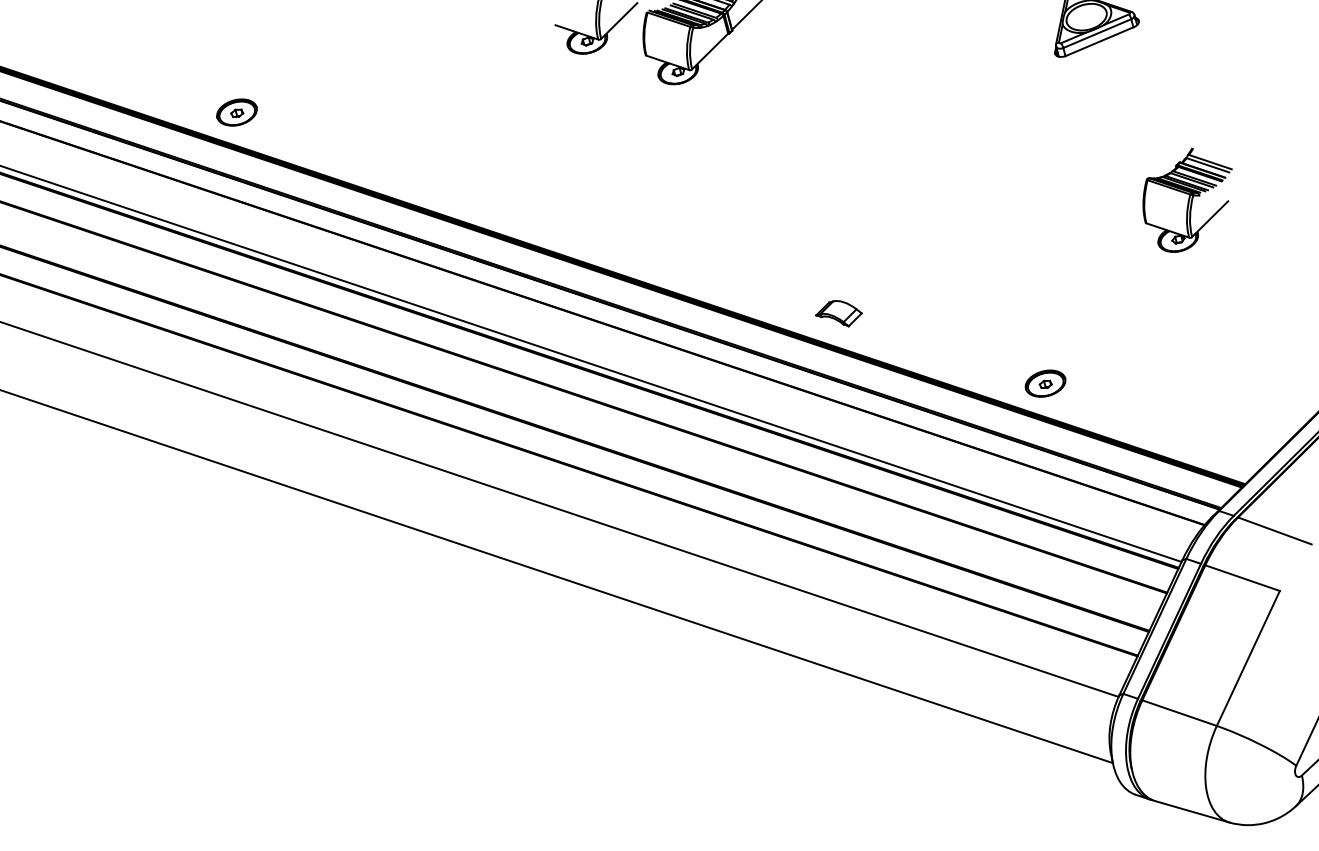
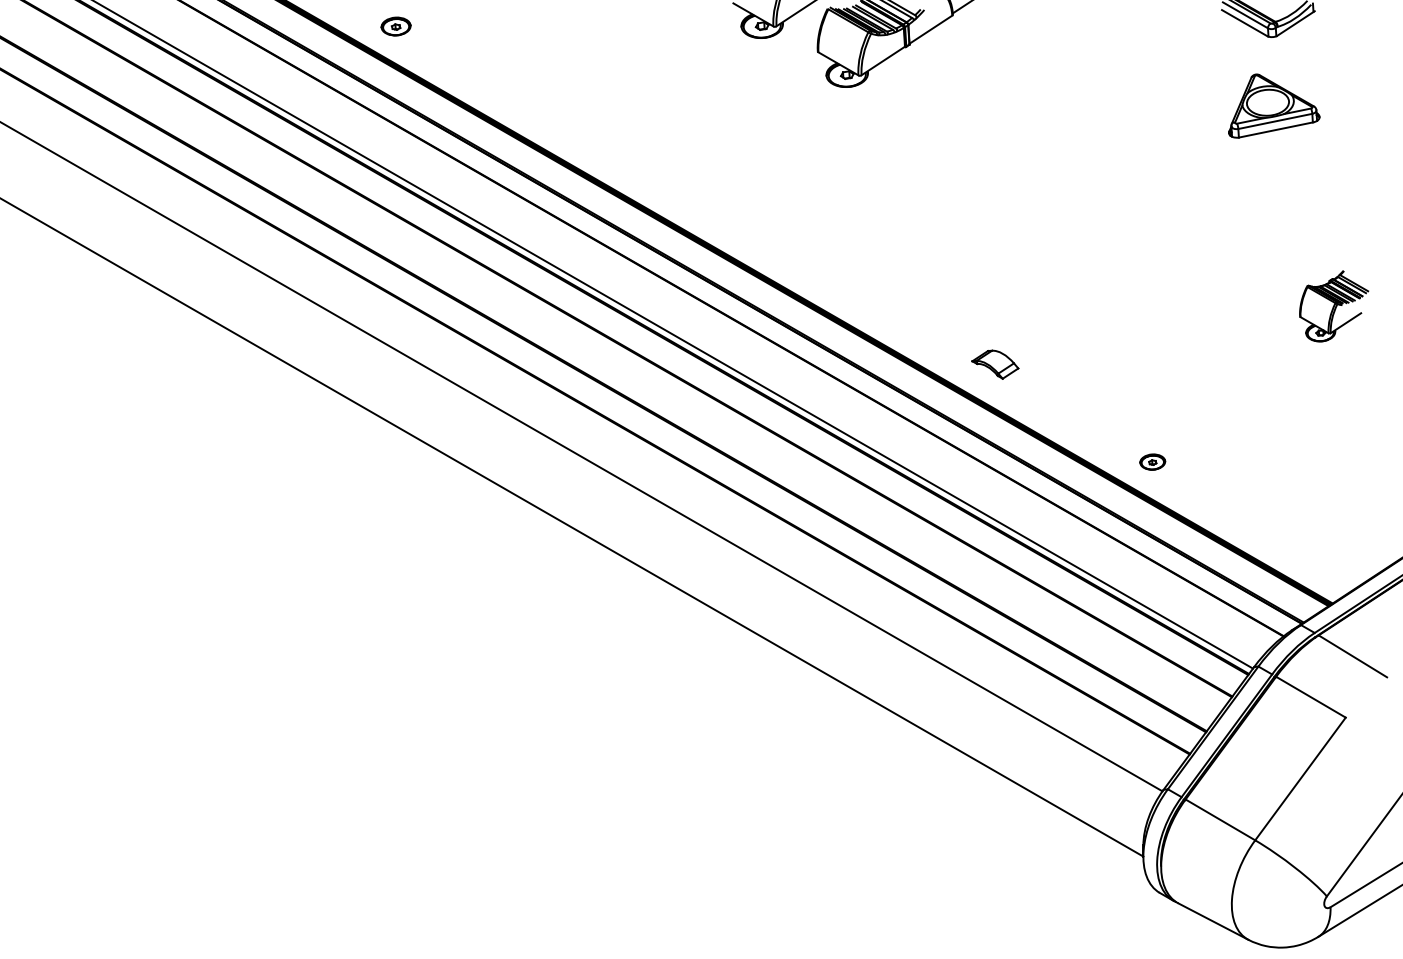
part: (236, 112) -> (395, 26), size x0.7
part: (1188, 199) -> (1333, 306), size x0.7
part: (839, 313) -> (995, 364), moved
part: (1045, 383) -> (1152, 461), size x0.6

